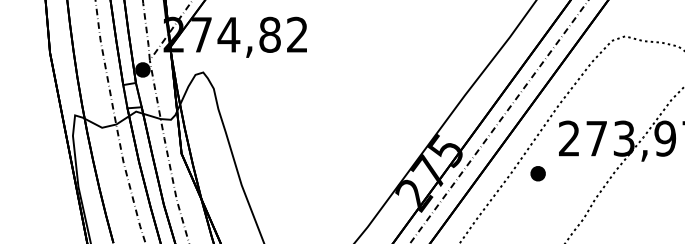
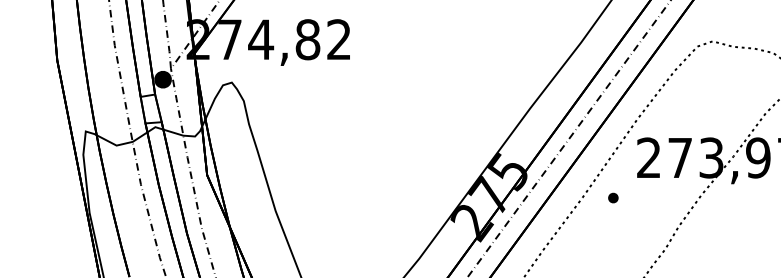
part: (537, 173) -> (612, 197), size x0.6

